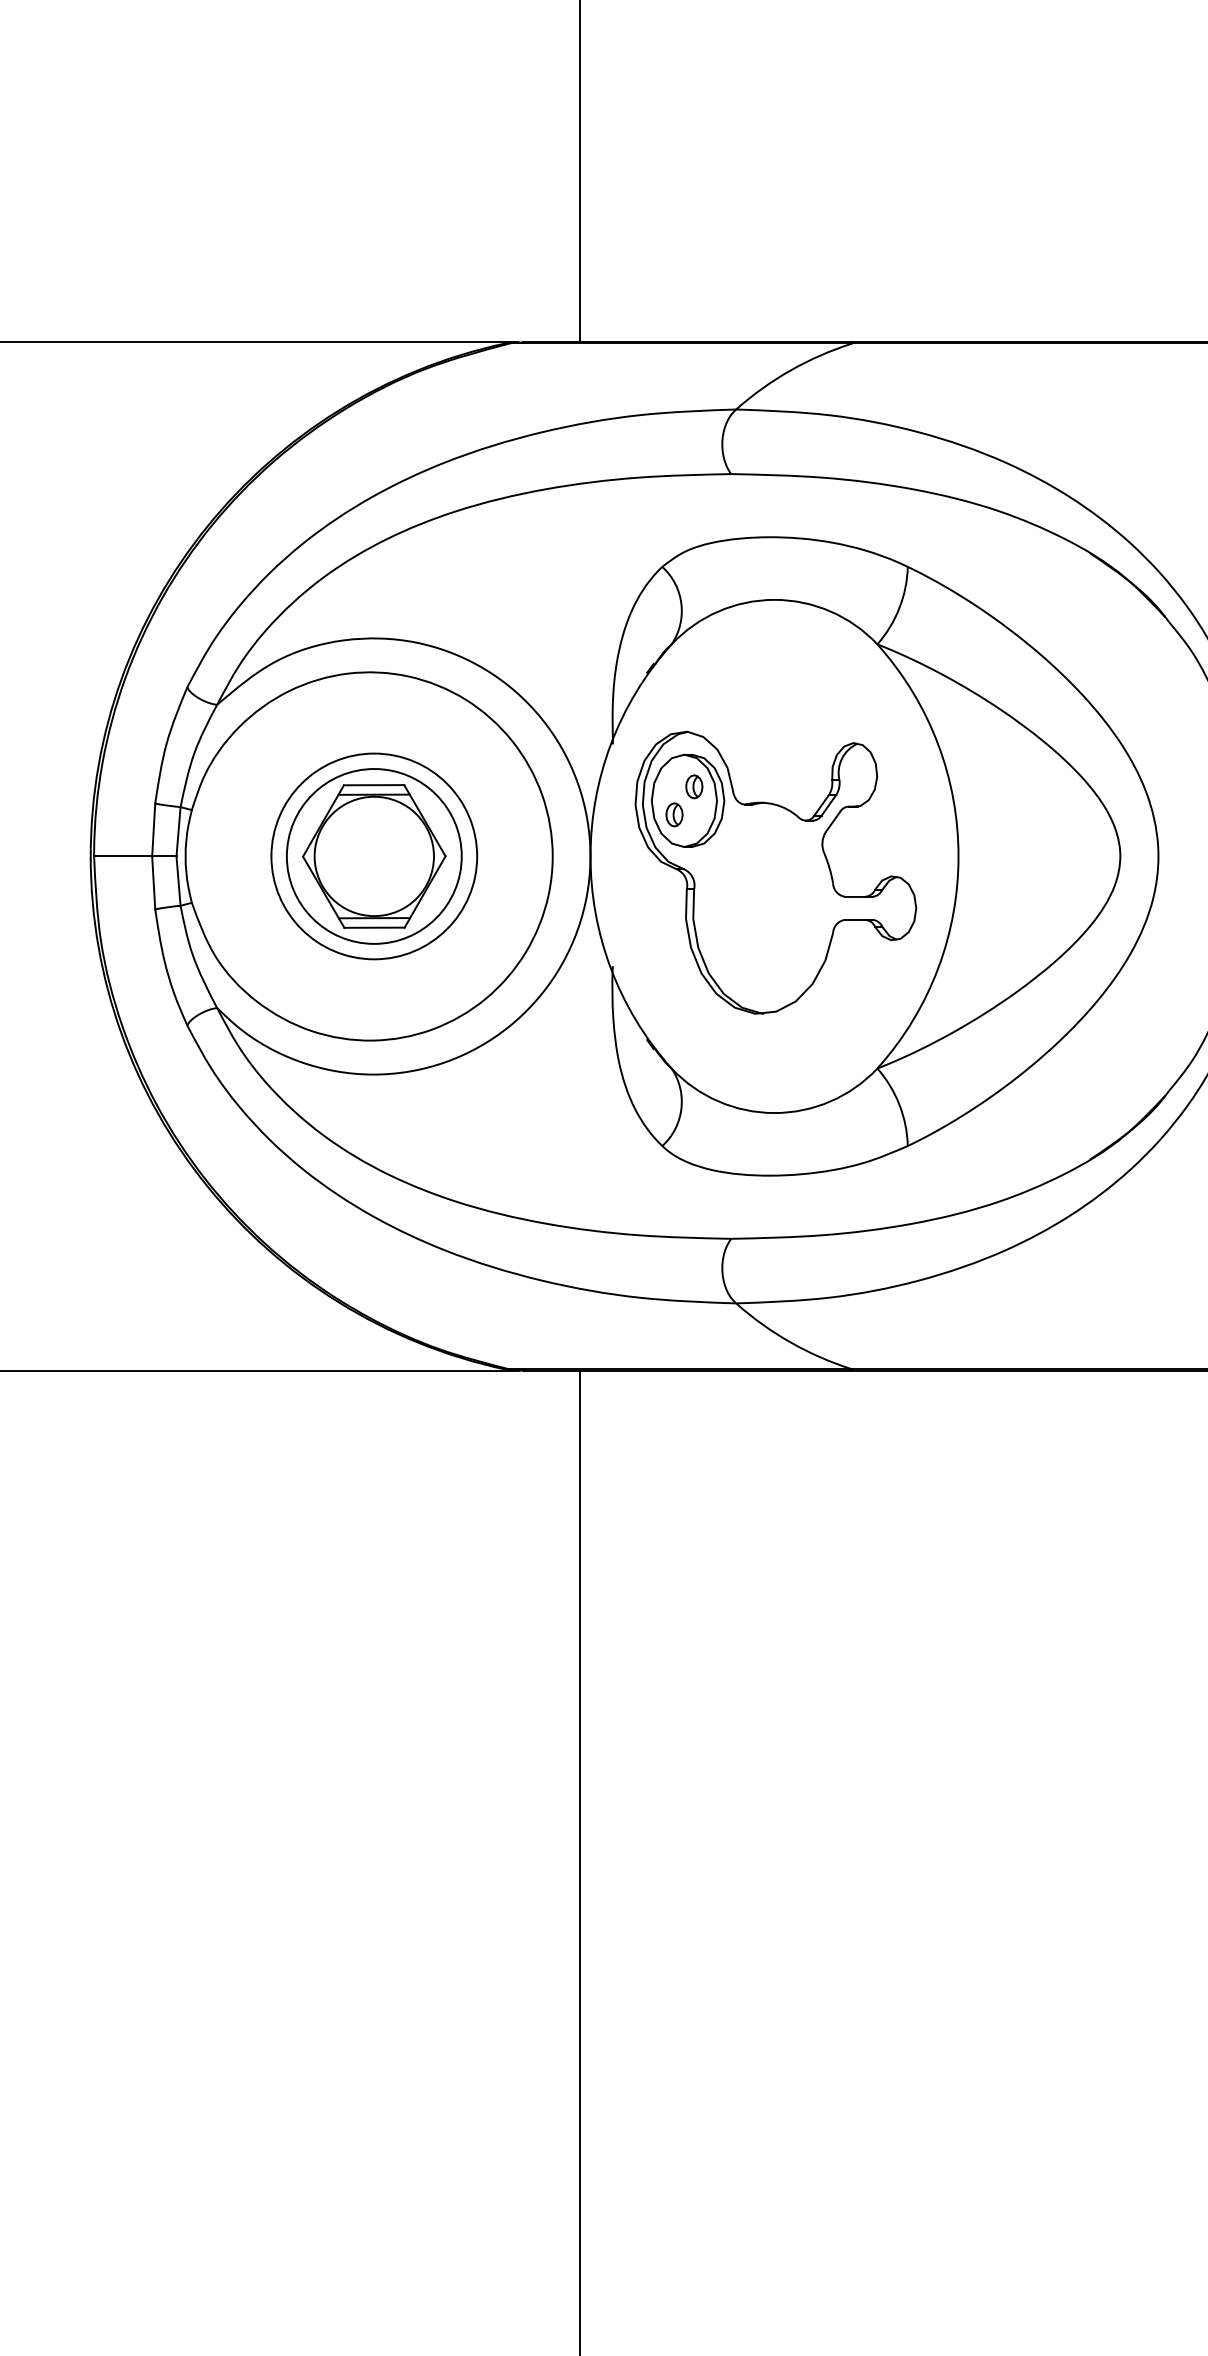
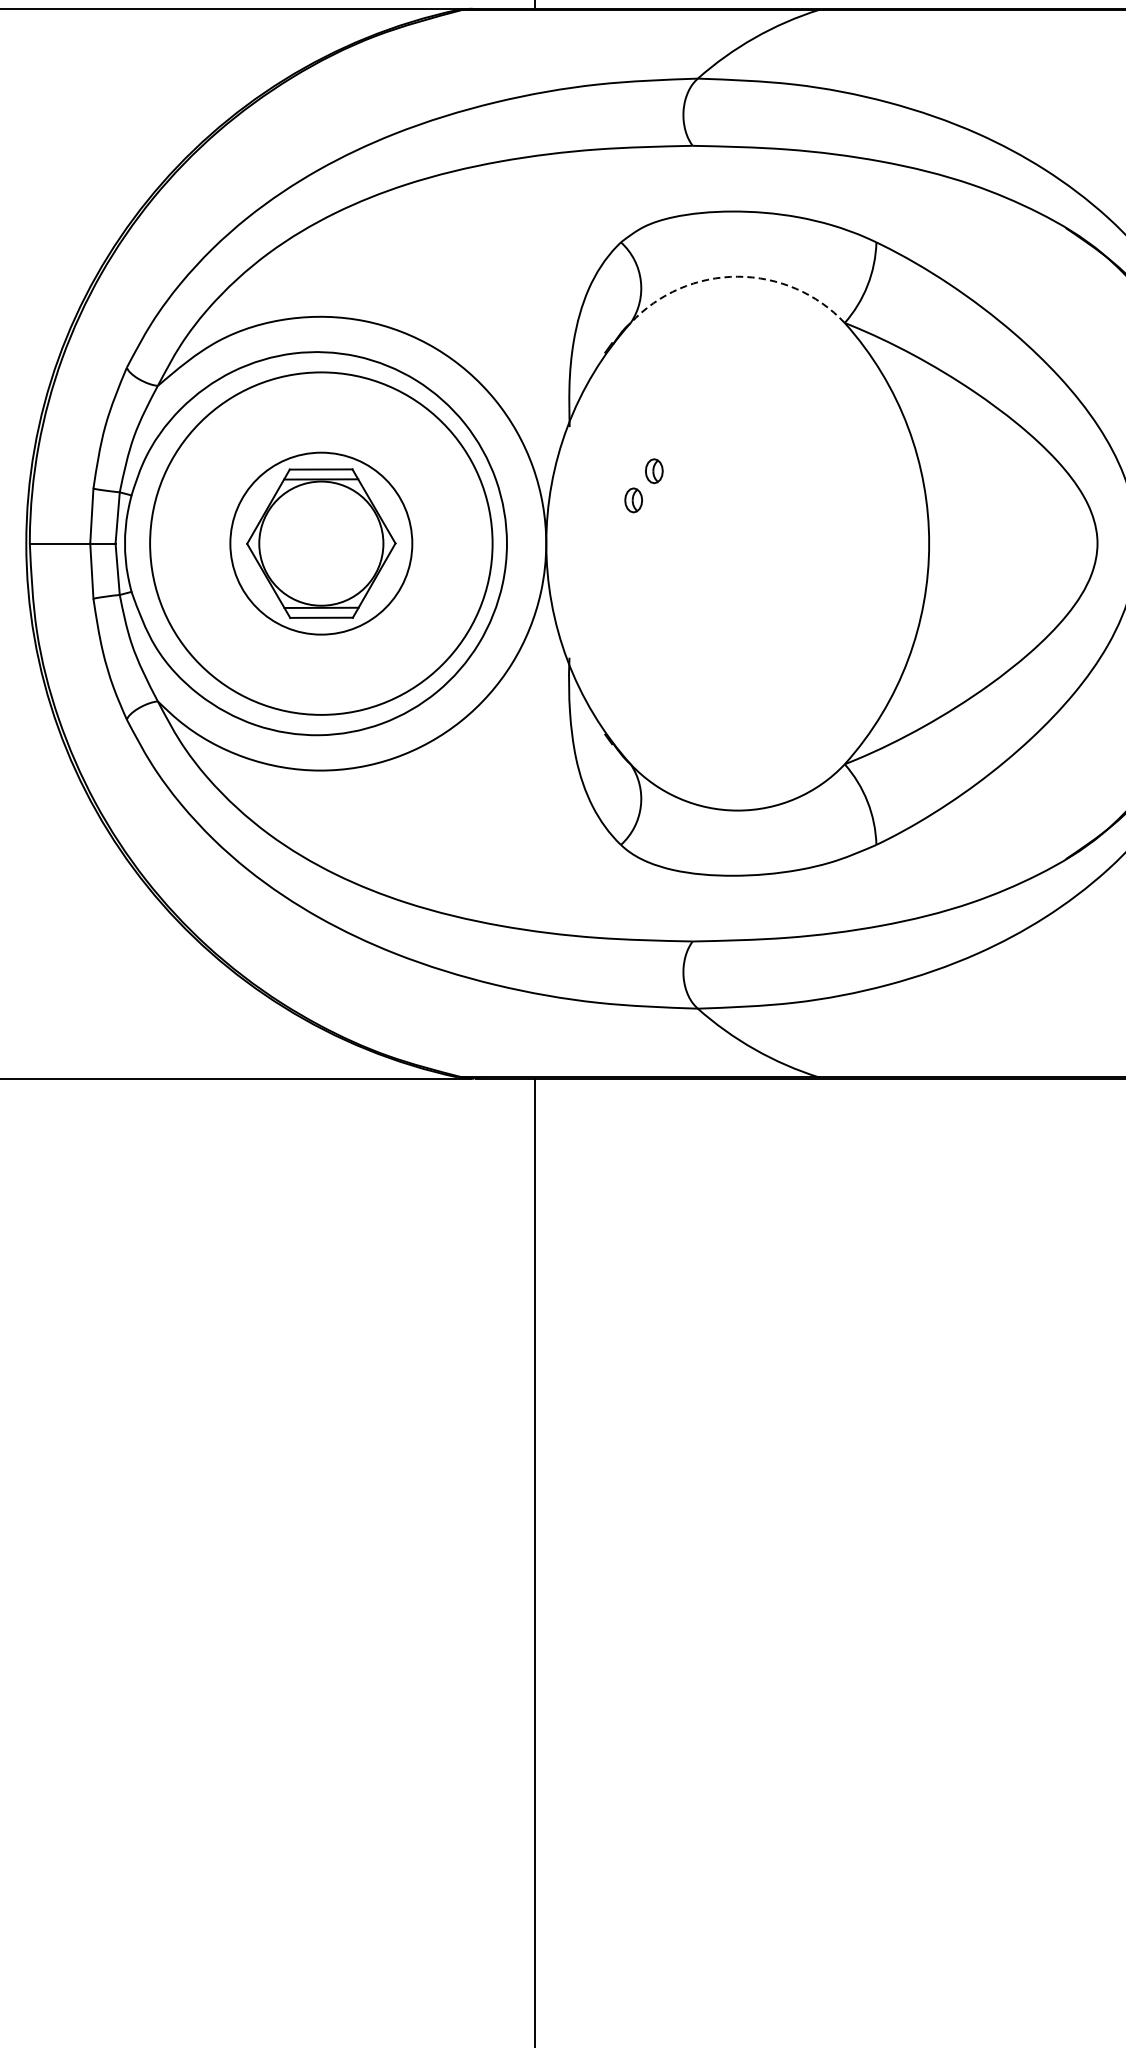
arc: (774, 599) -> (737, 276), solid -> dashed
circle: (374, 856) -> (321, 543), size x1.6
part: (775, 872) -> (738, 560), removed

